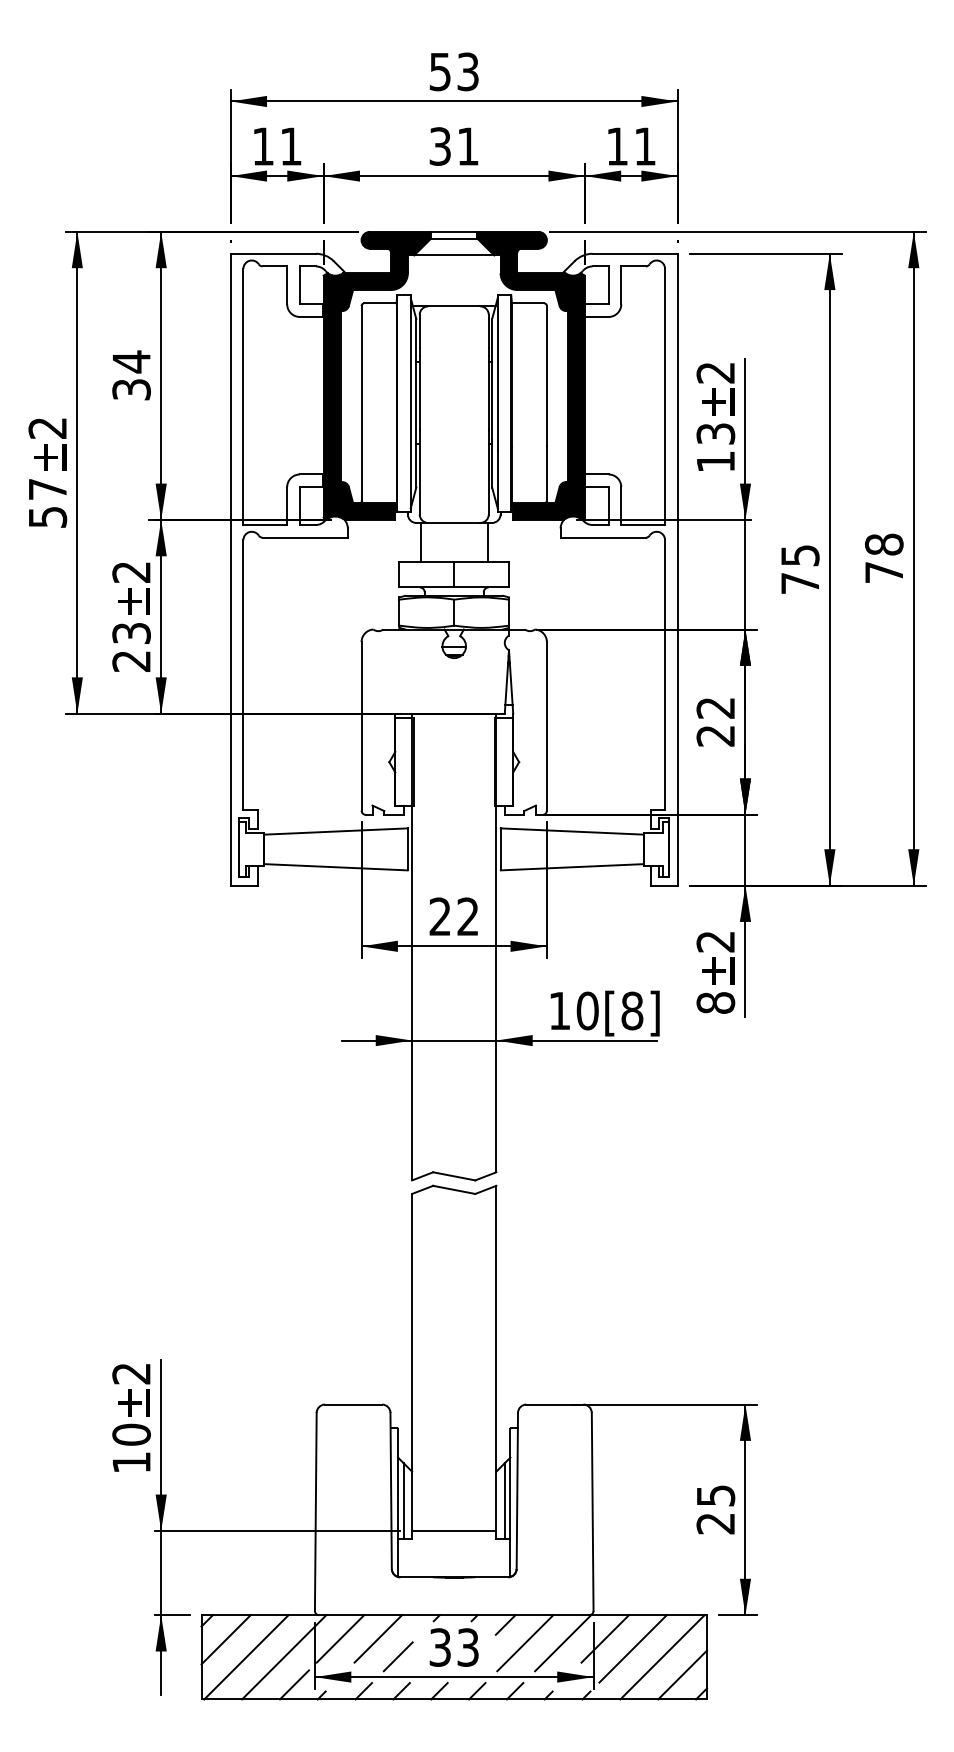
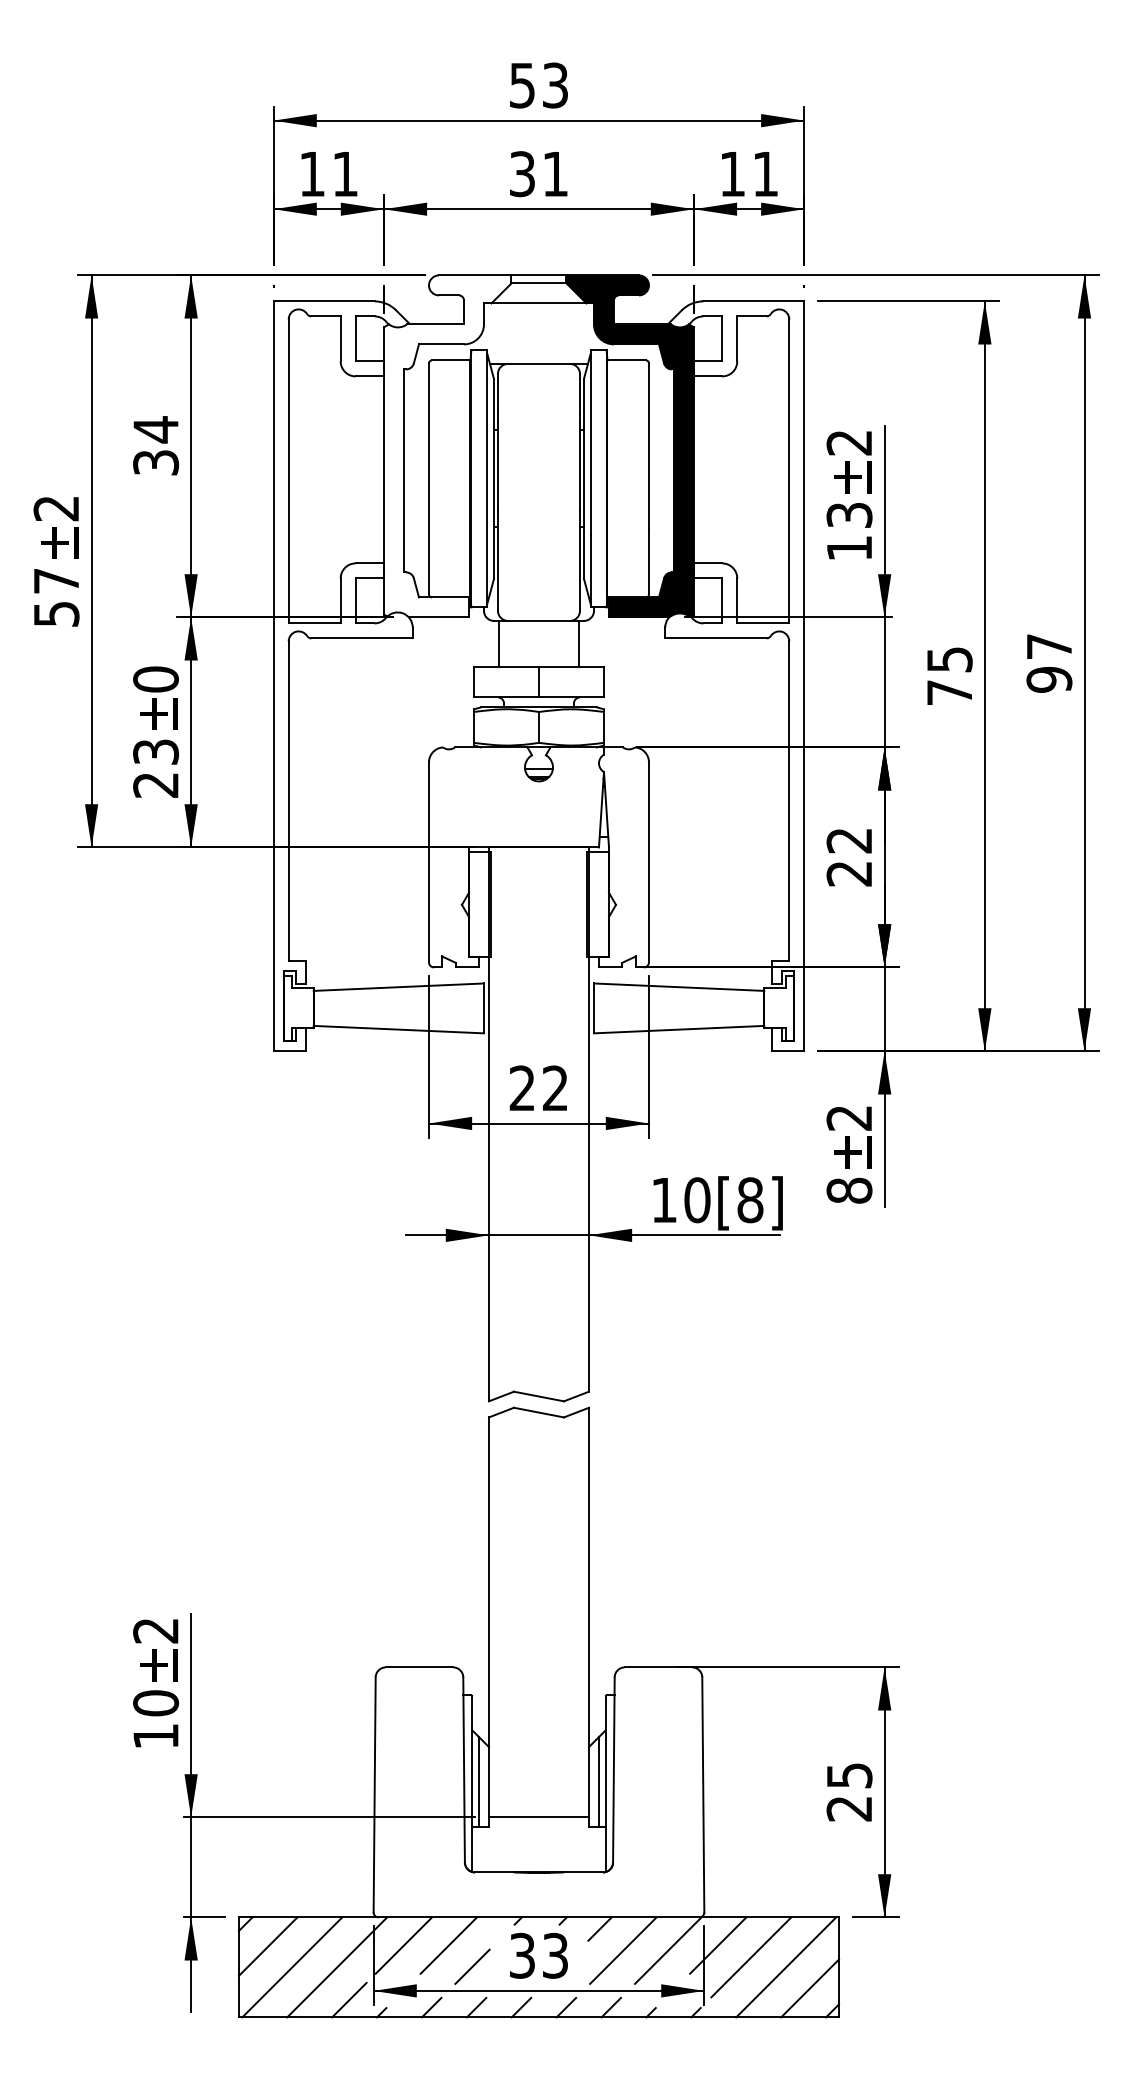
fill: (377, 375) -> (447, 445), removed
text: (884, 558) -> (1049, 663), 78 -> 97
text: (131, 572) -> (155, 679), 2 -> 0

